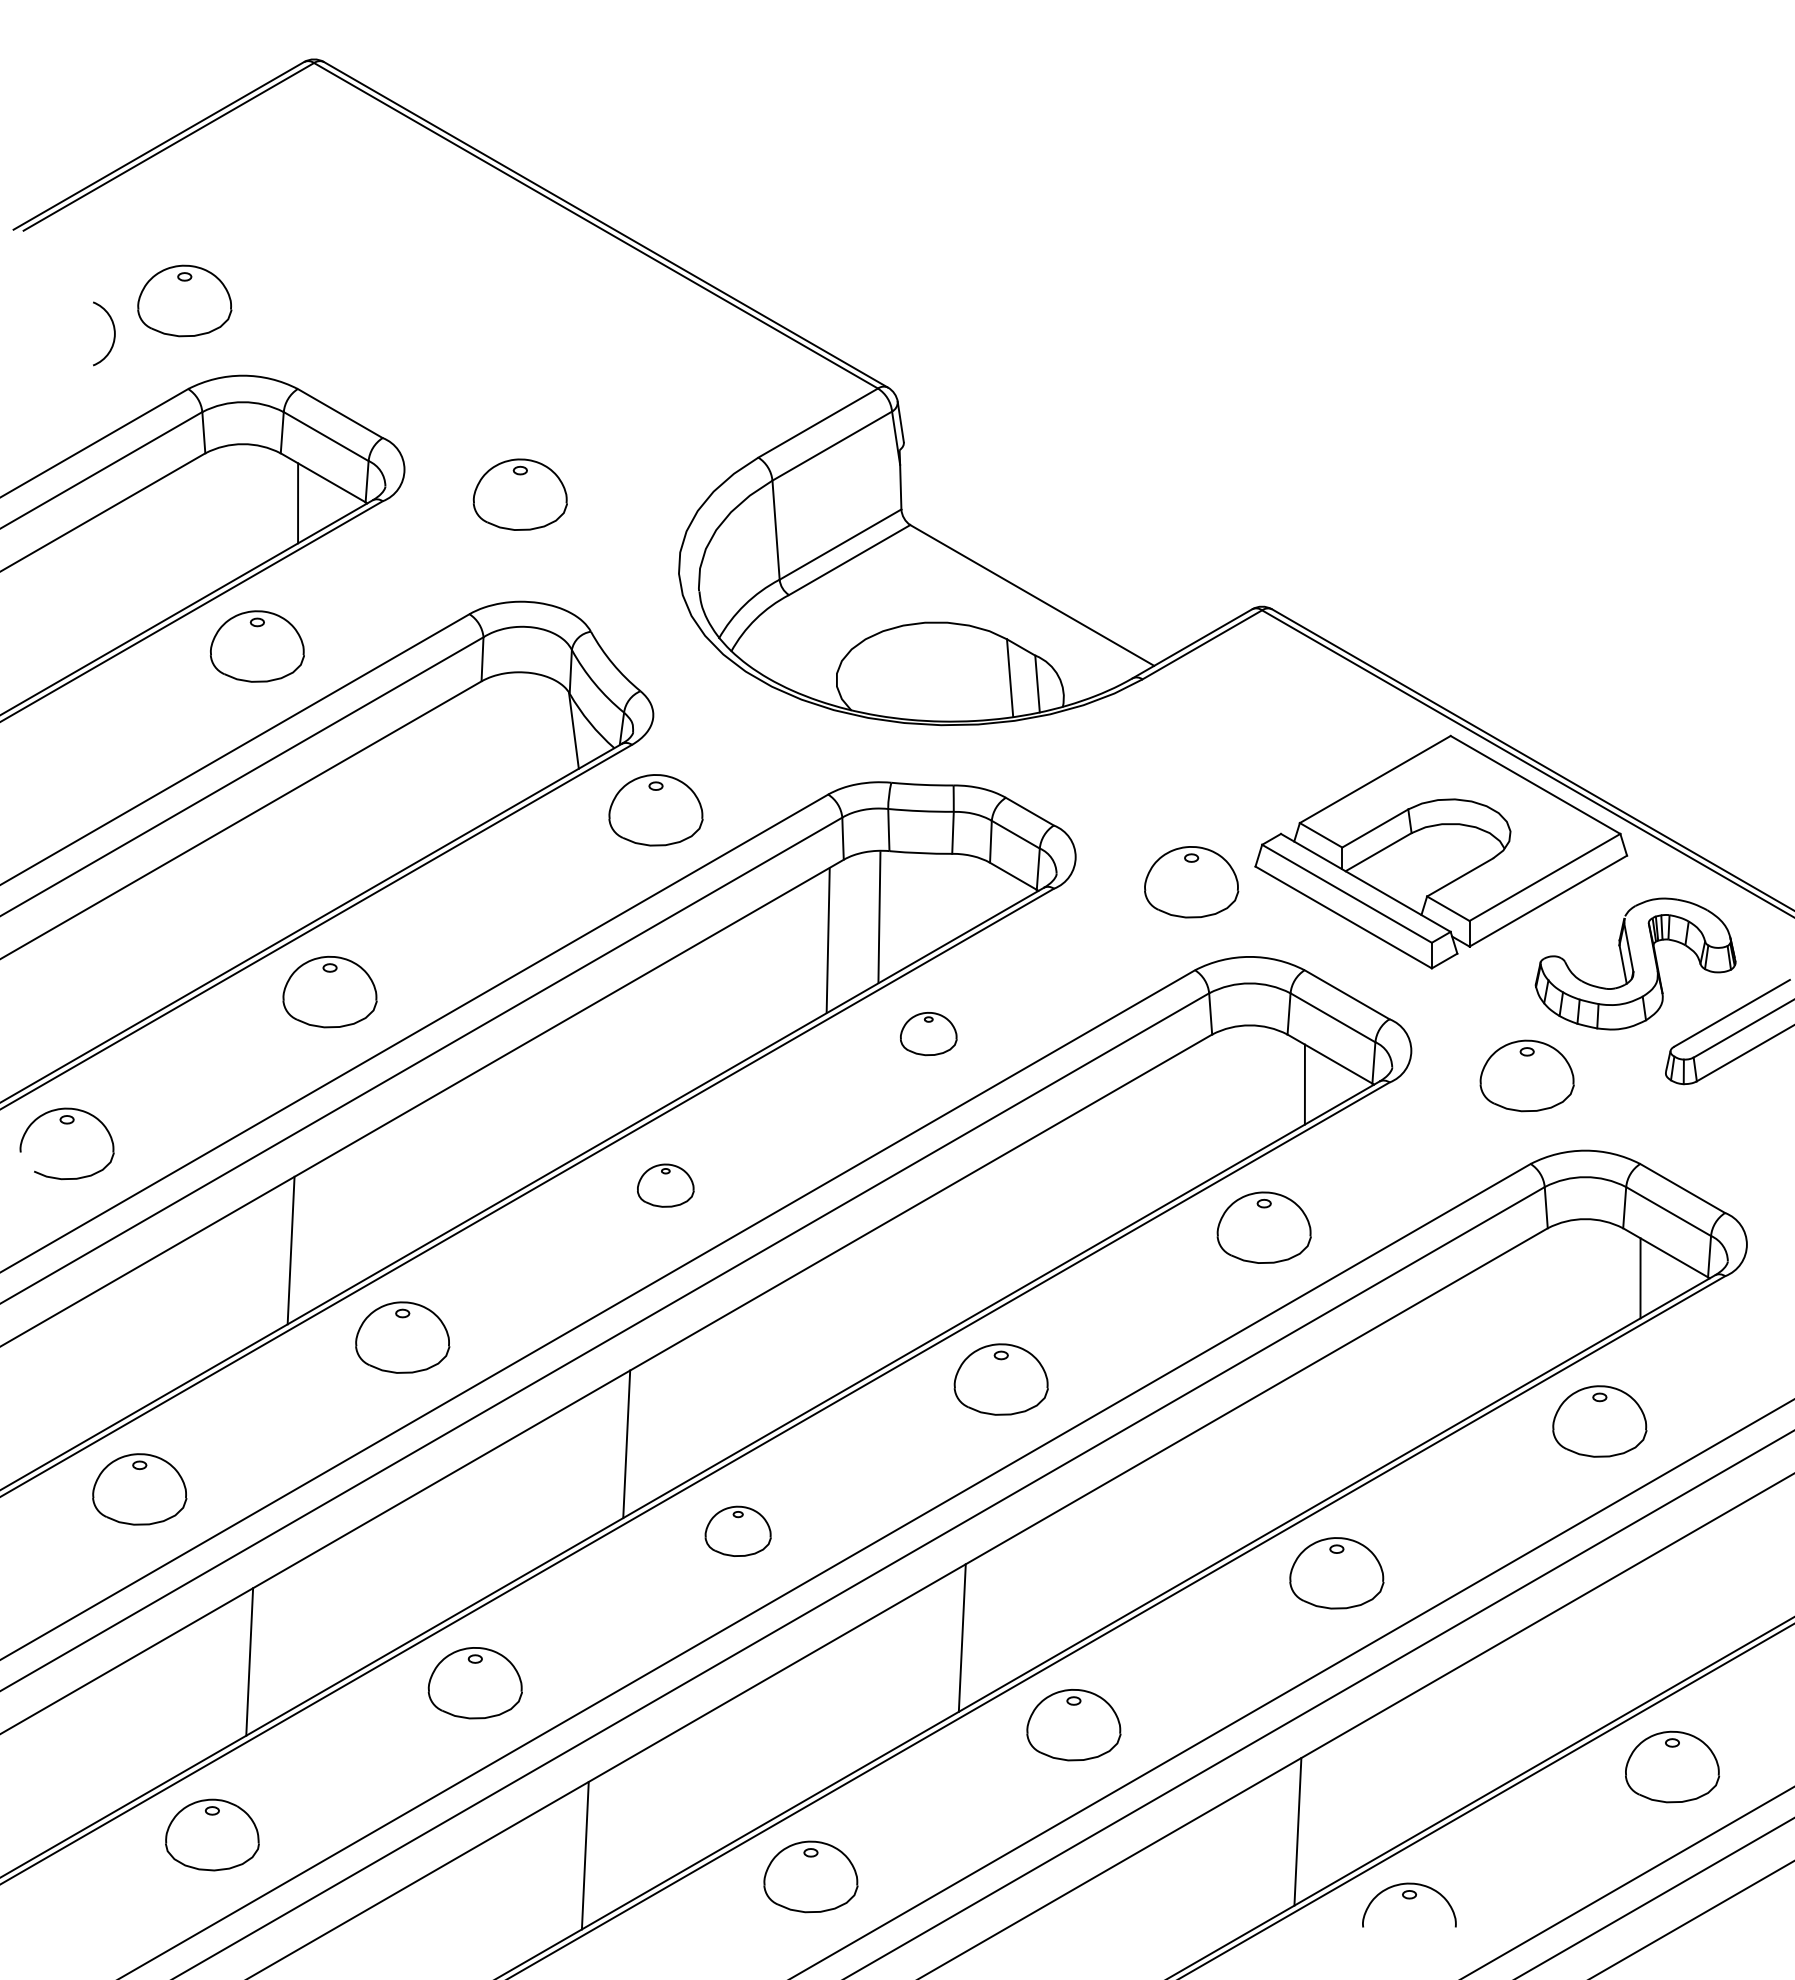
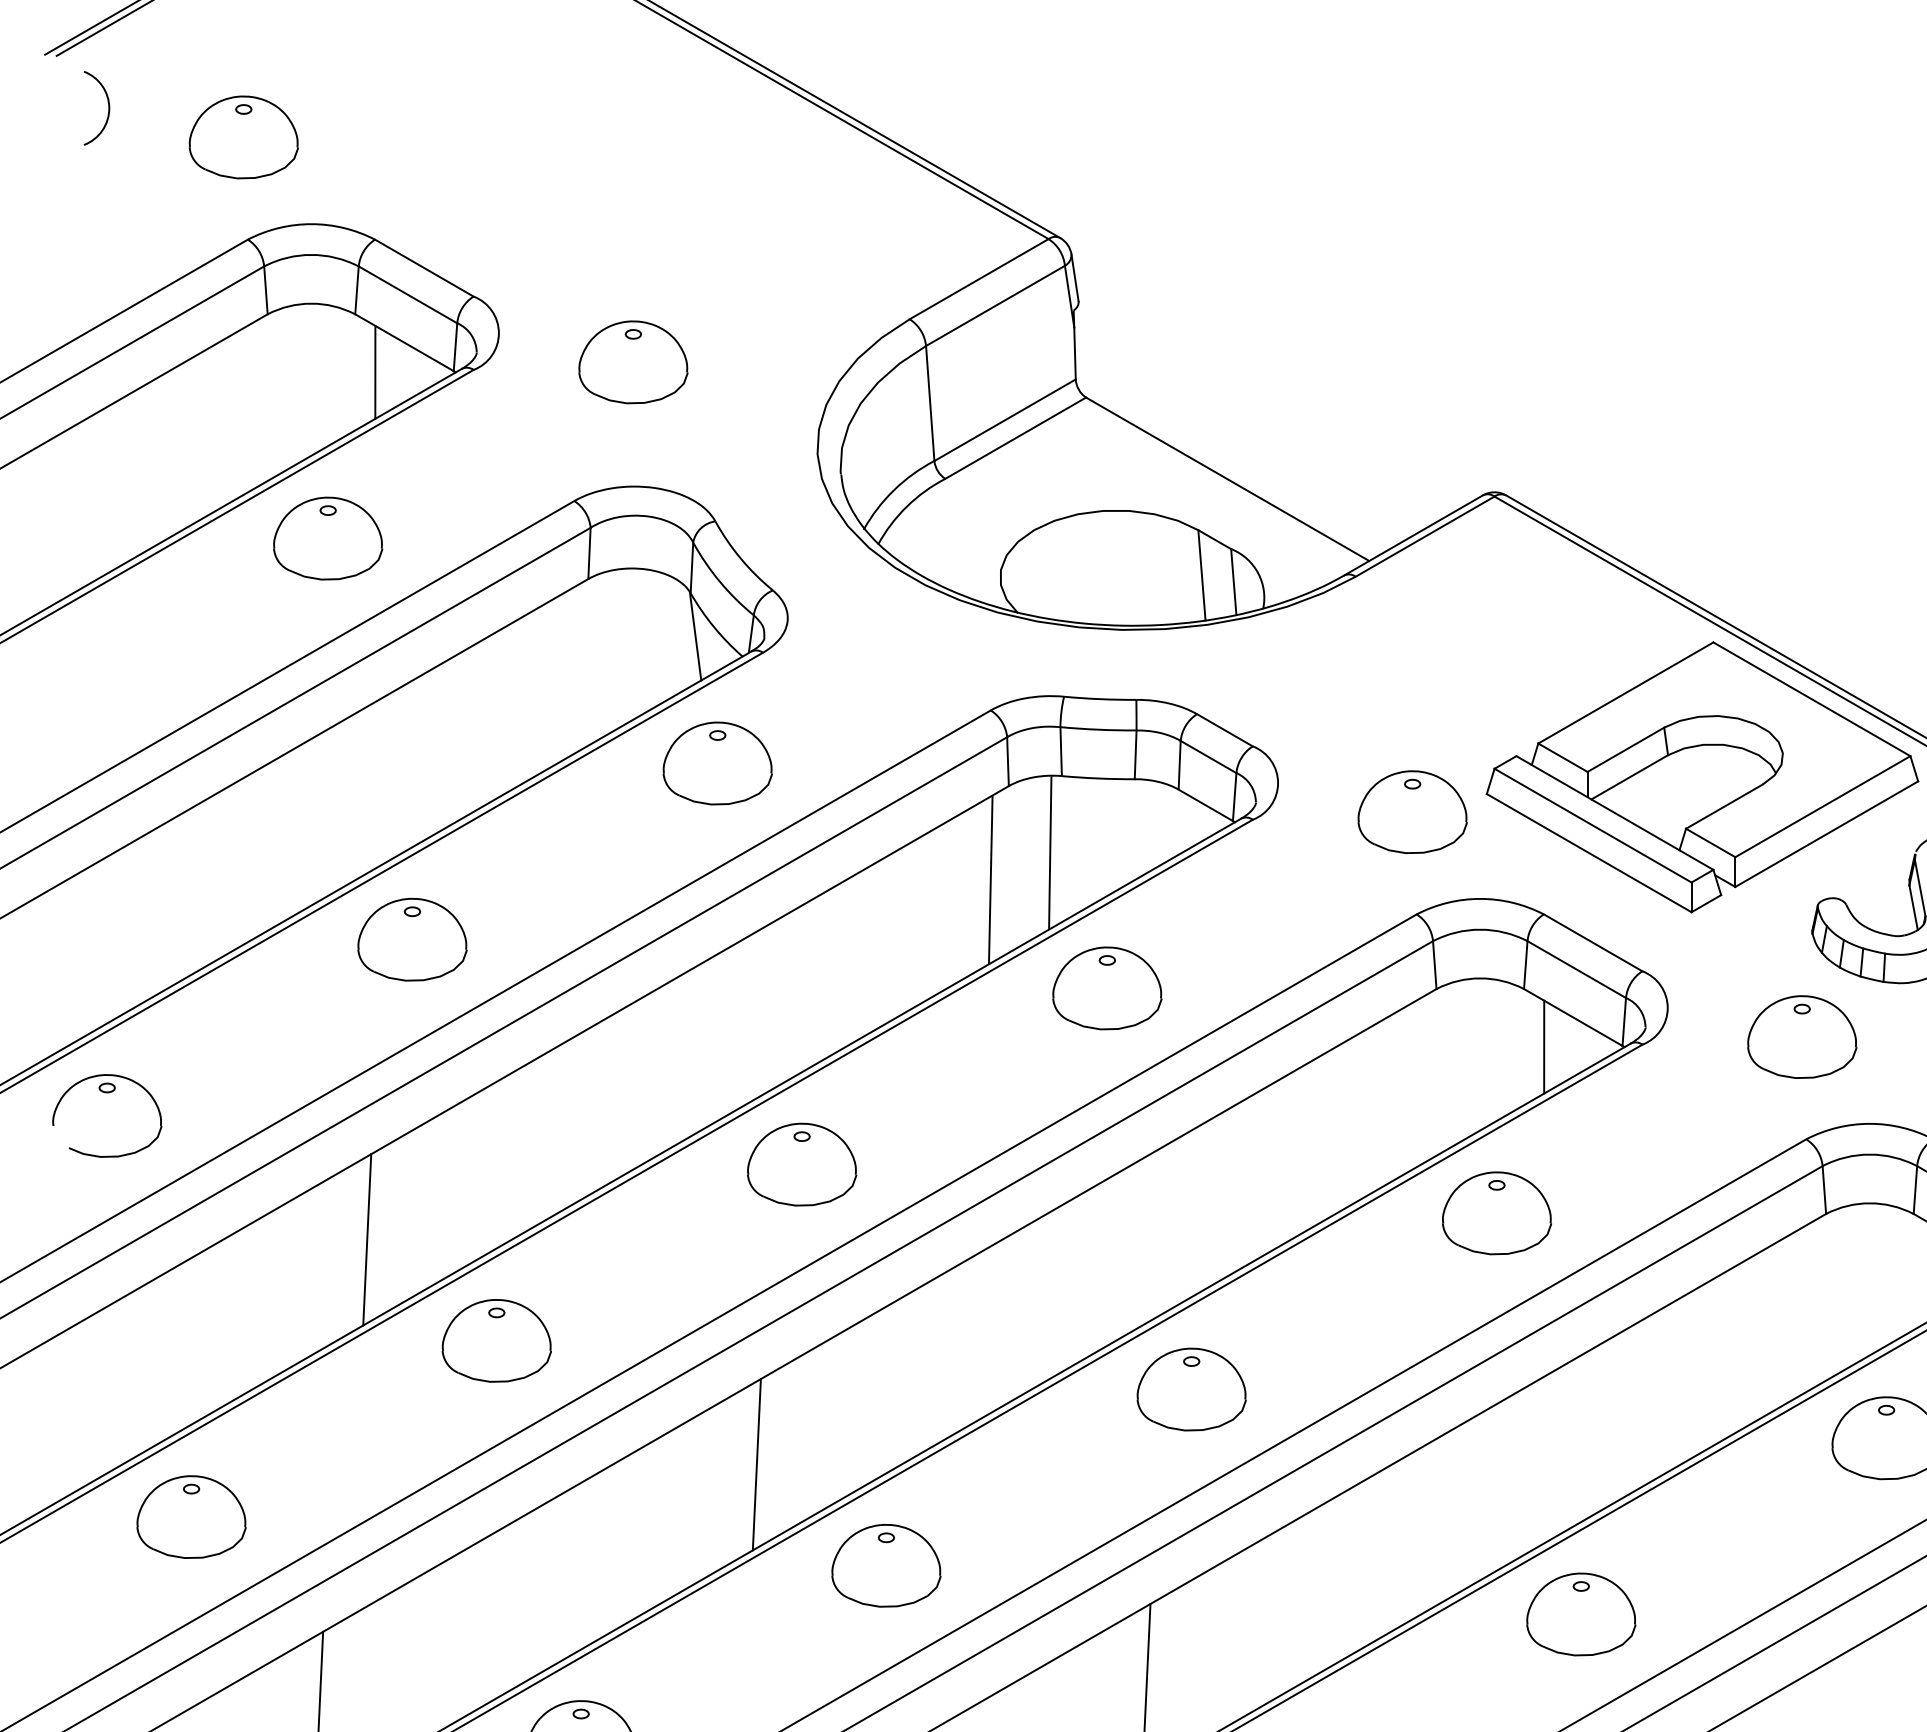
arc: (113, 330) -> (107, 104), moved
part: (655, 810) -> (717, 763), moved
part: (928, 1033) -> (1107, 987), size x1.67
part: (665, 1185) -> (801, 1164), size x1.67
part: (737, 1531) -> (885, 1565), size x1.43

